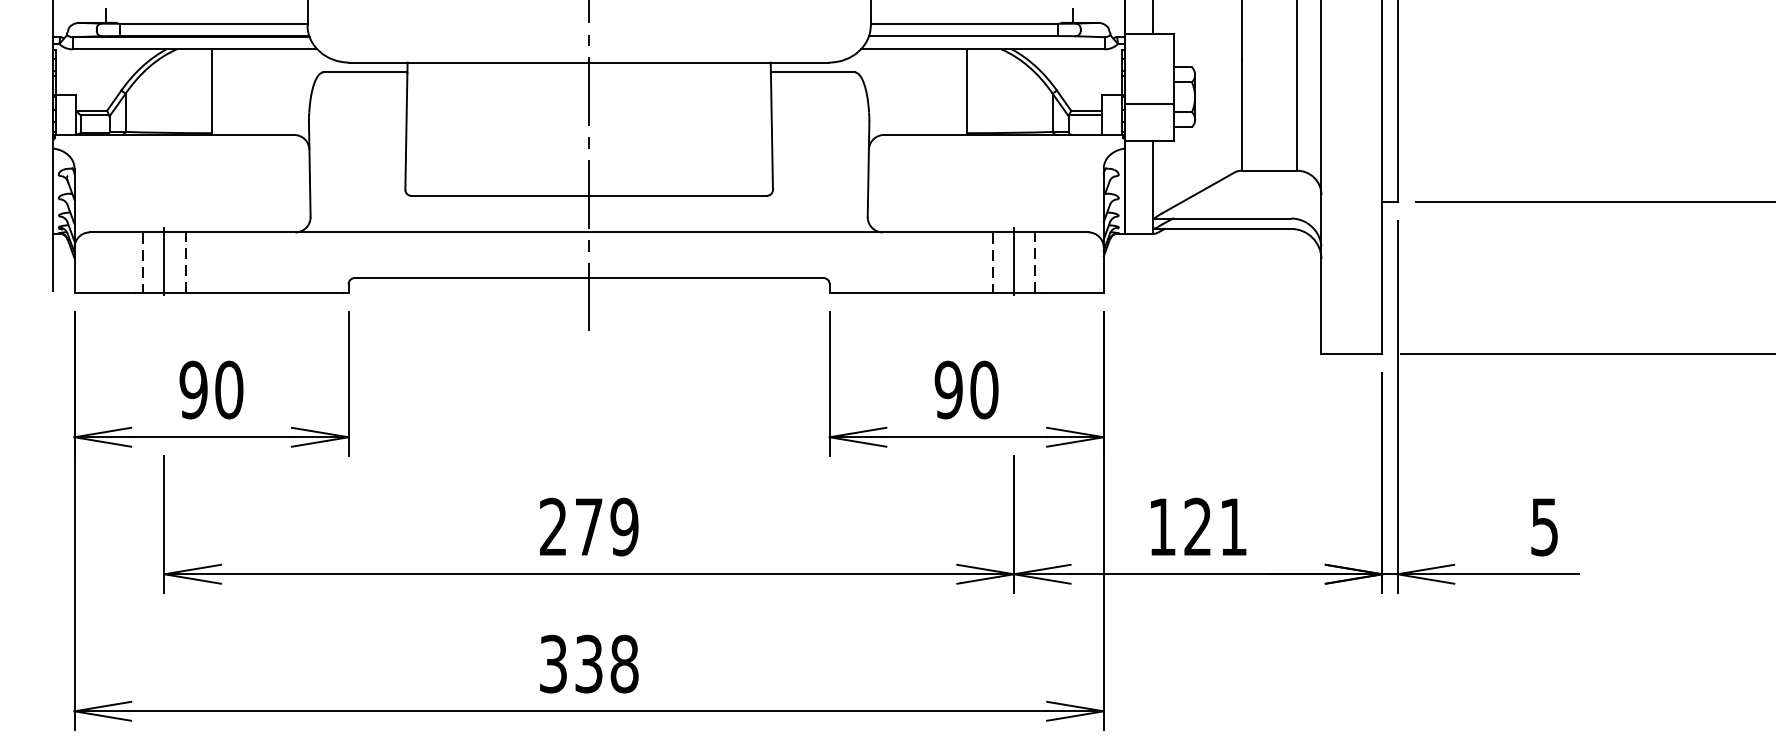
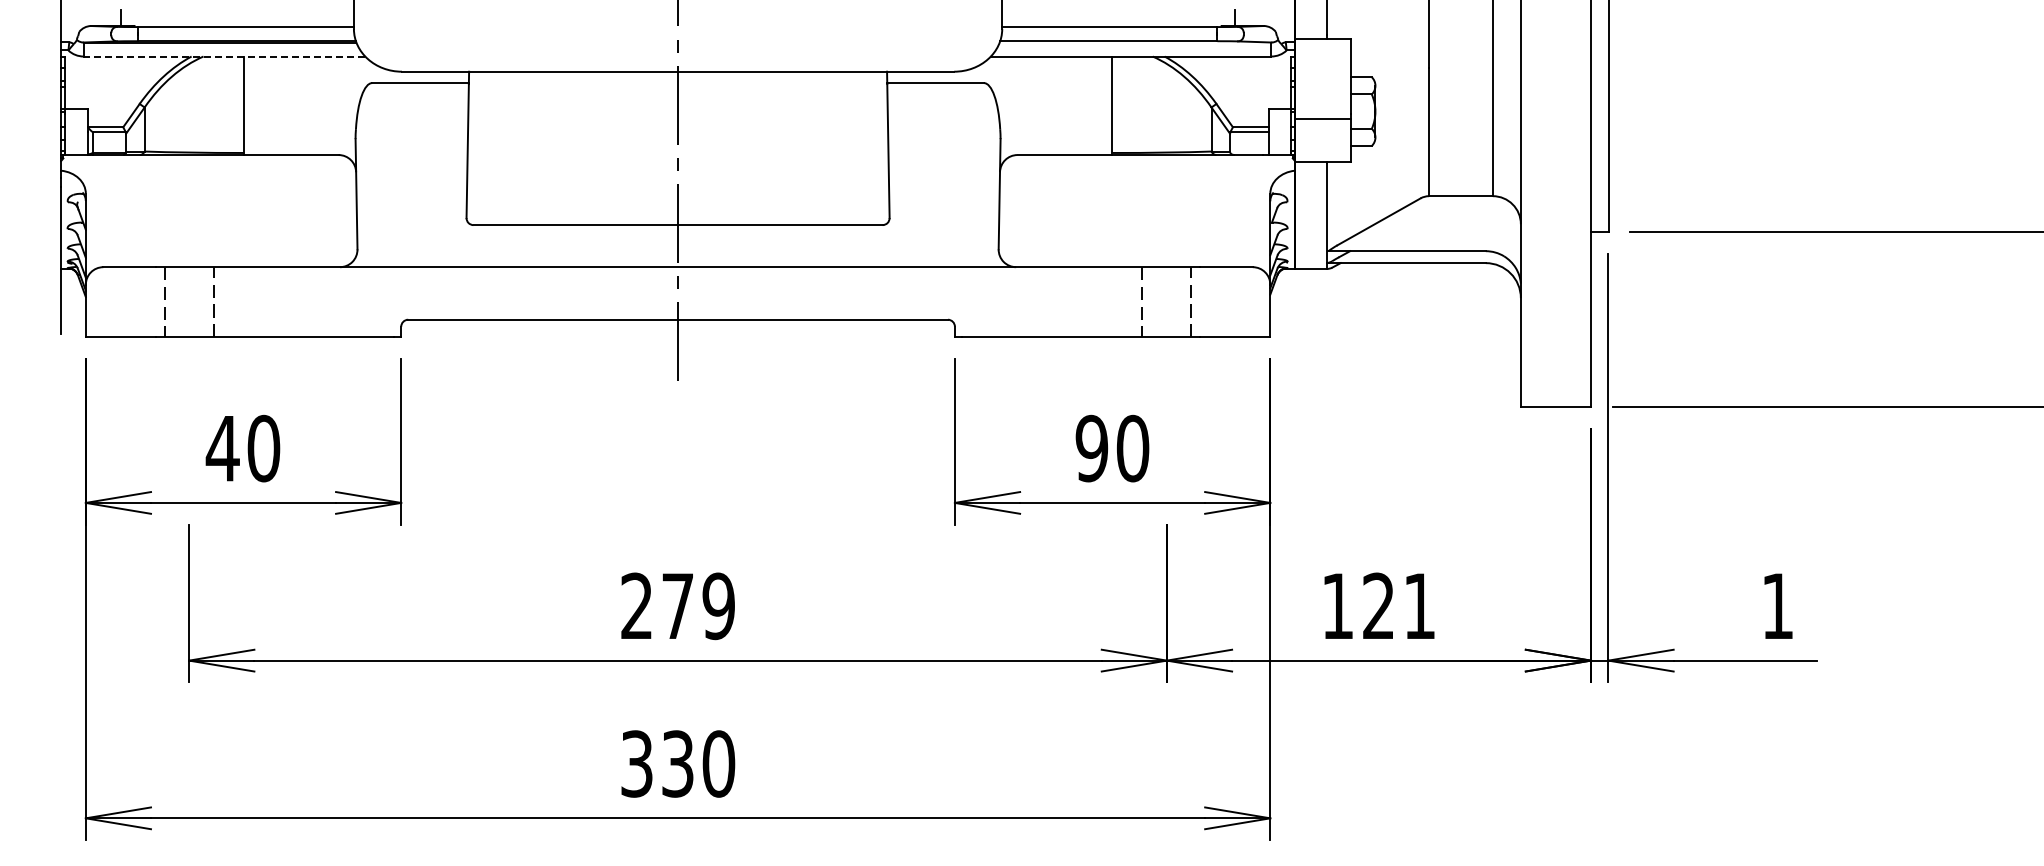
line: (195, 49) -> (224, 56), solid -> dashed
line: (164, 263) -> (189, 302), removed
line: (1013, 263) -> (1166, 302), removed
text: (193, 389) -> (222, 448), 90 -> 40
text: (1544, 527) -> (1777, 606), 5 -> 1
text: (624, 663) -> (718, 763), 338 -> 330

